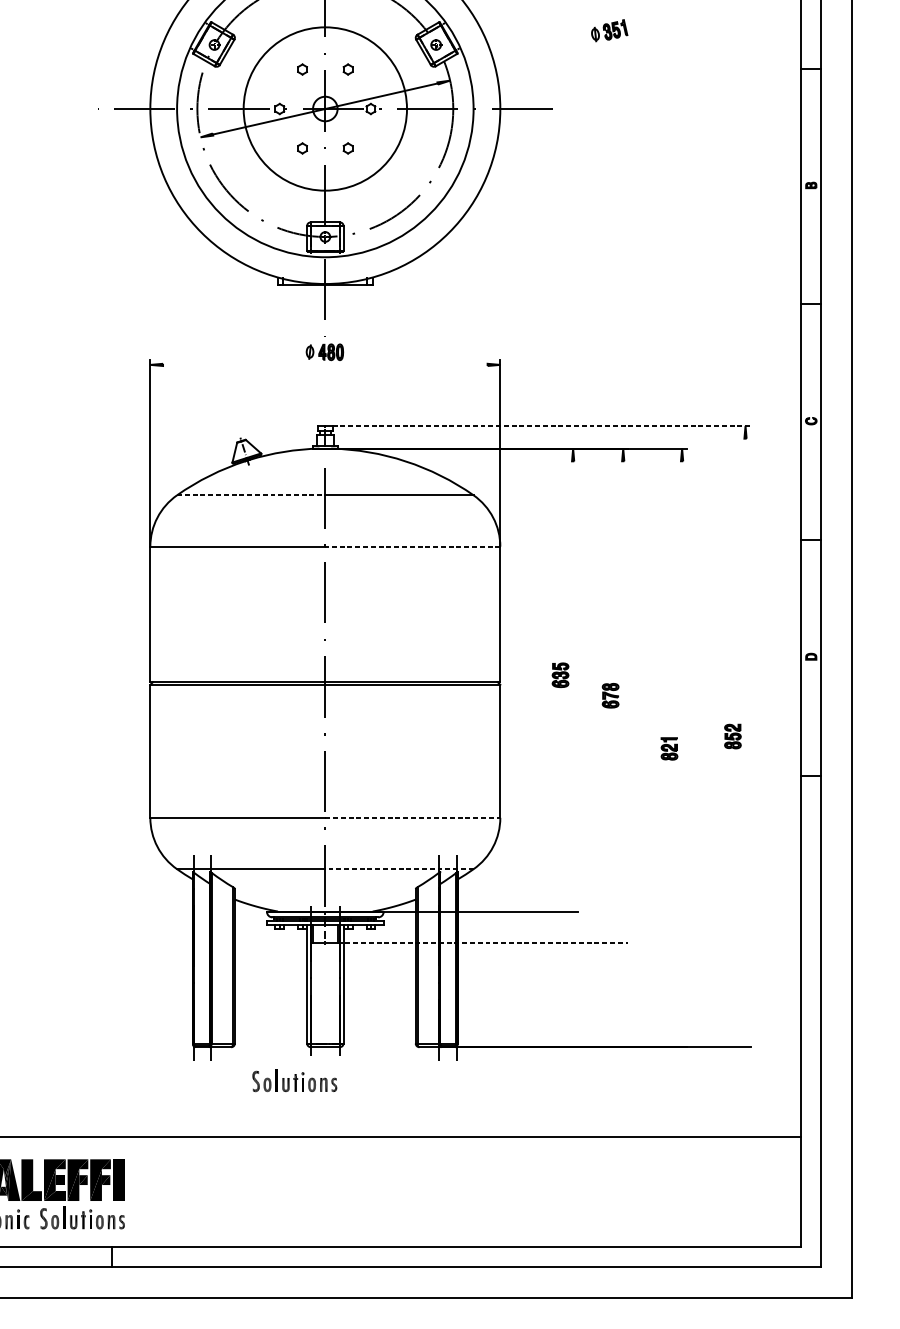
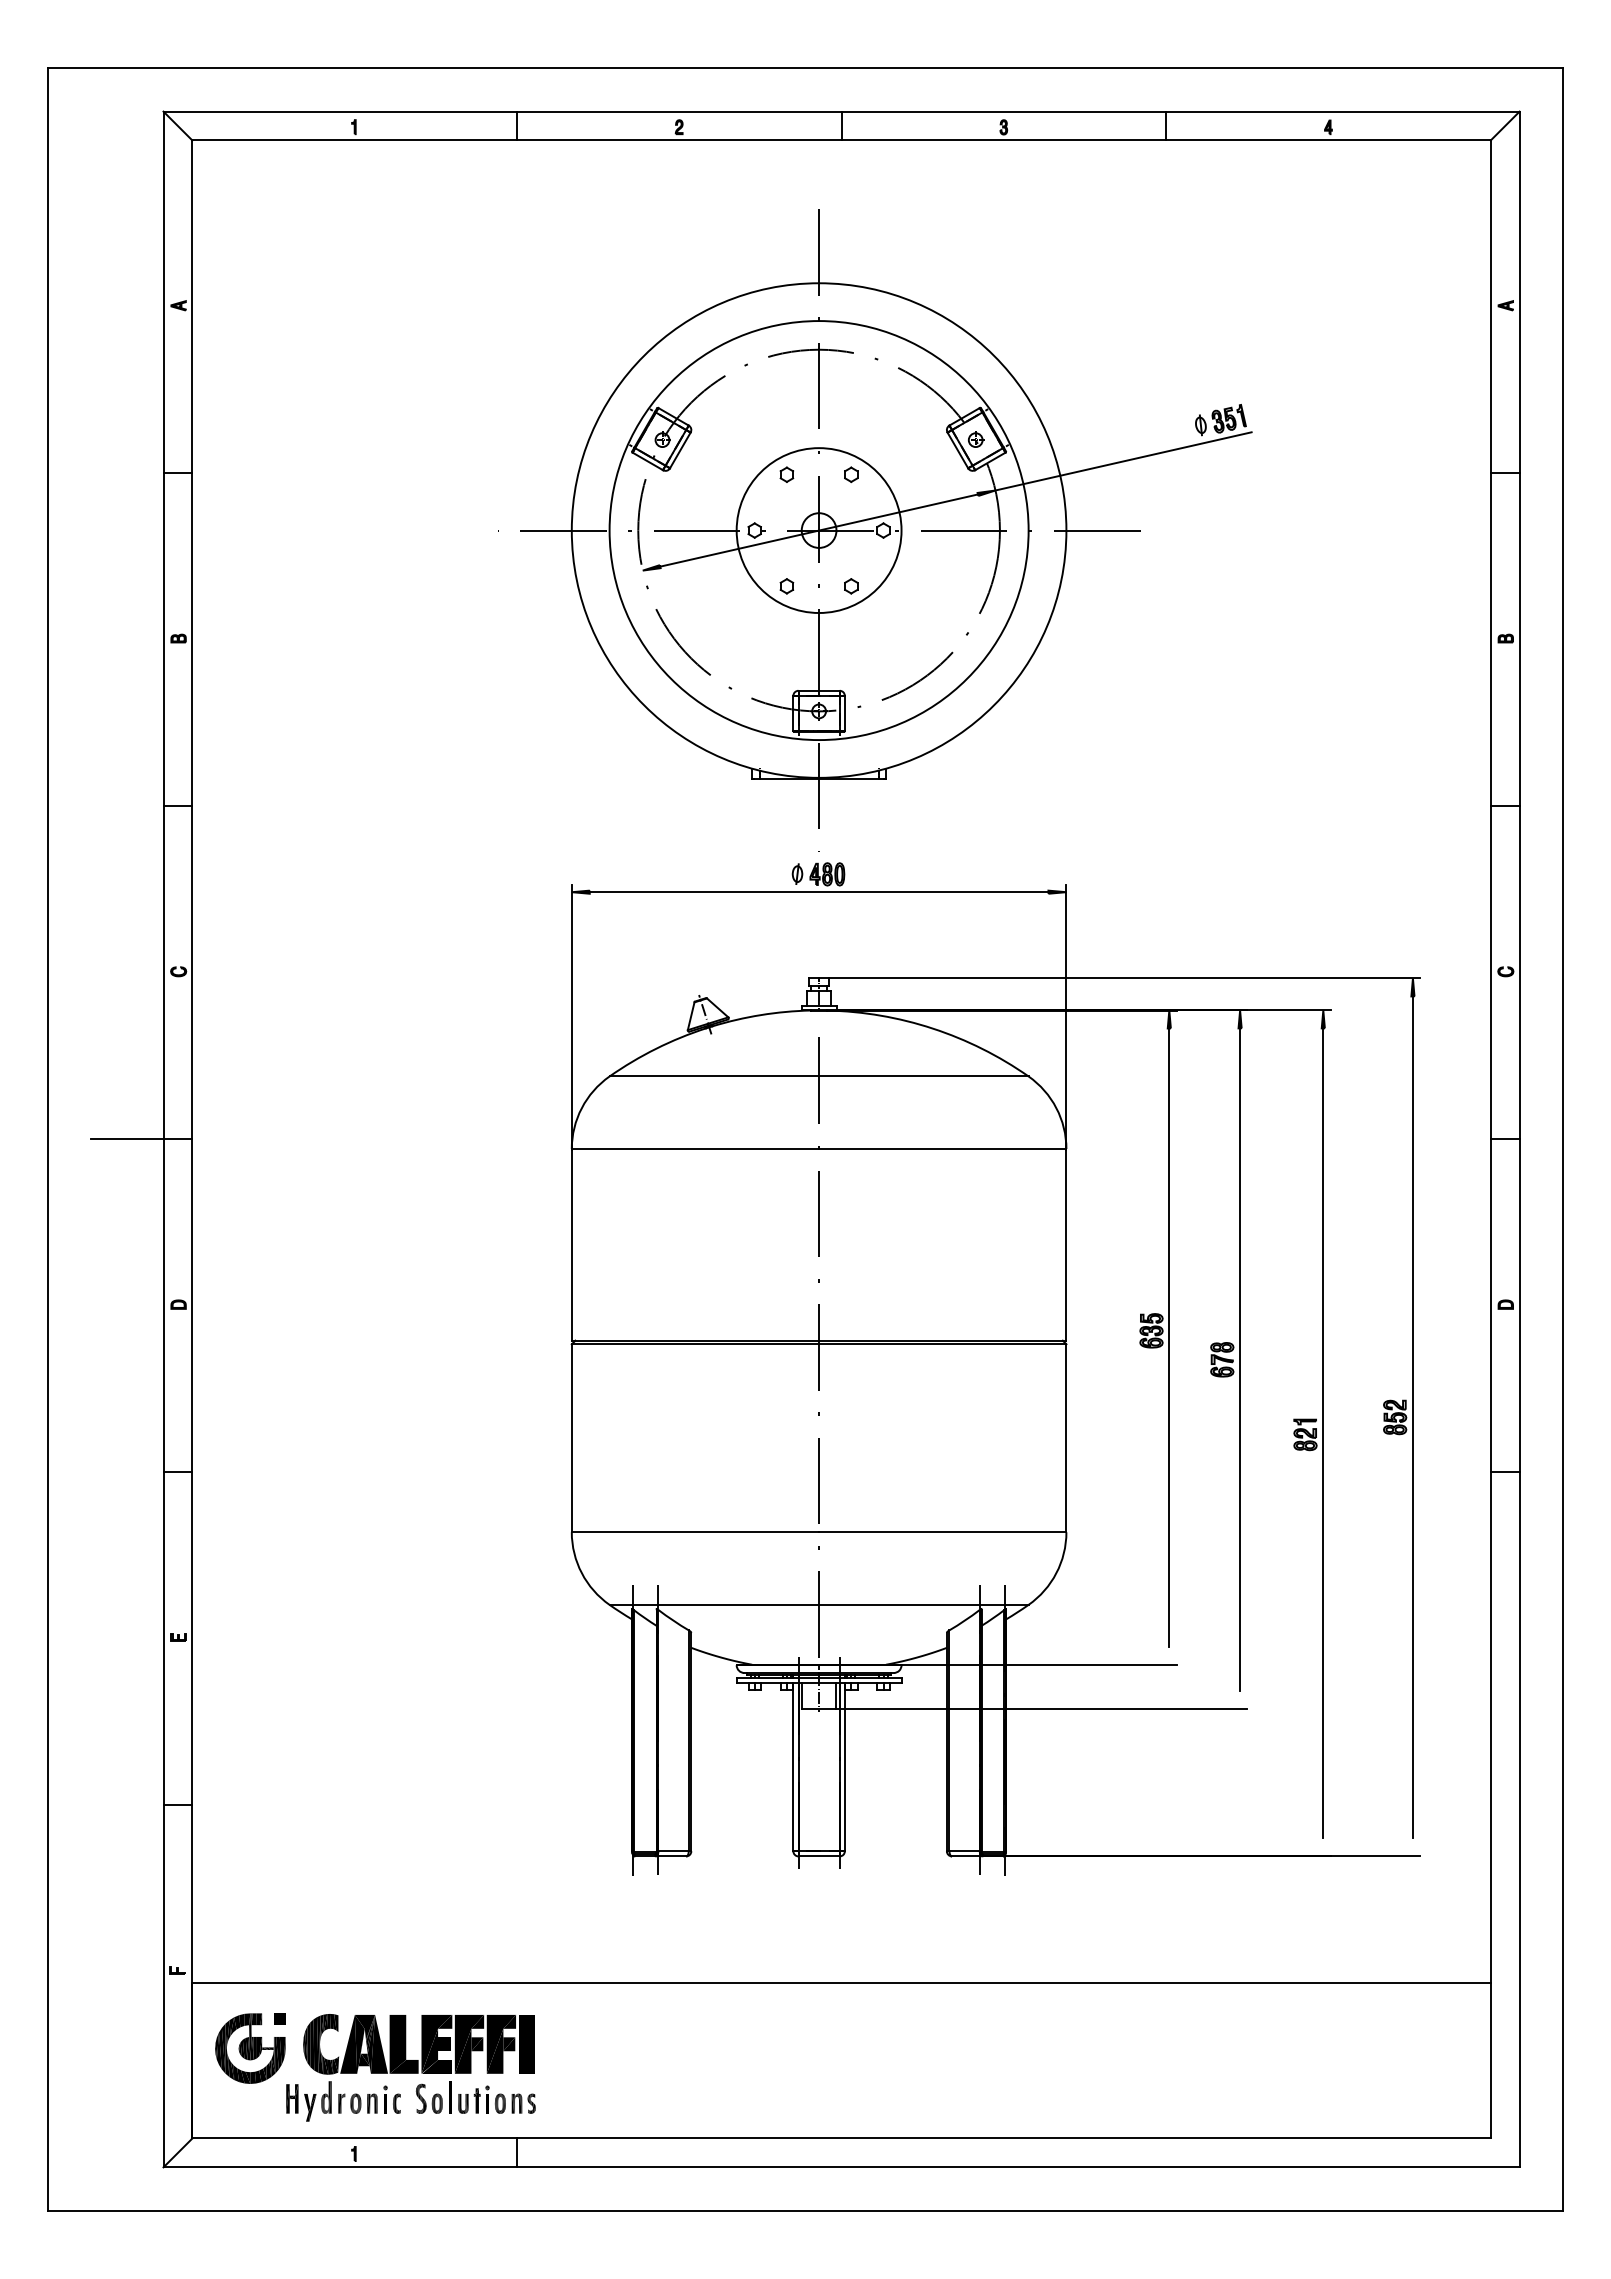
line: (540, 60) -> (1123, 461), added
circle: (324, 108) -> (818, 530), size x0.71
line: (324, 365) -> (818, 892), added
line: (542, 425) -> (1125, 978), dashed -> solid
line: (251, 495) -> (714, 1076), dashed -> solid
line: (412, 546) -> (942, 1149), dashed -> solid
line: (573, 680) -> (1169, 1337), added
line: (623, 695) -> (1240, 1359), added
line: (745, 736) -> (1412, 1417), added
line: (682, 747) -> (1323, 1433), added
line: (412, 817) -> (942, 1532), dashed -> solid
line: (399, 868) -> (923, 1604), dashed -> solid
line: (483, 943) -> (1042, 1709), dashed -> solid
part: (294, 1080) -> (775, 1903), removed

